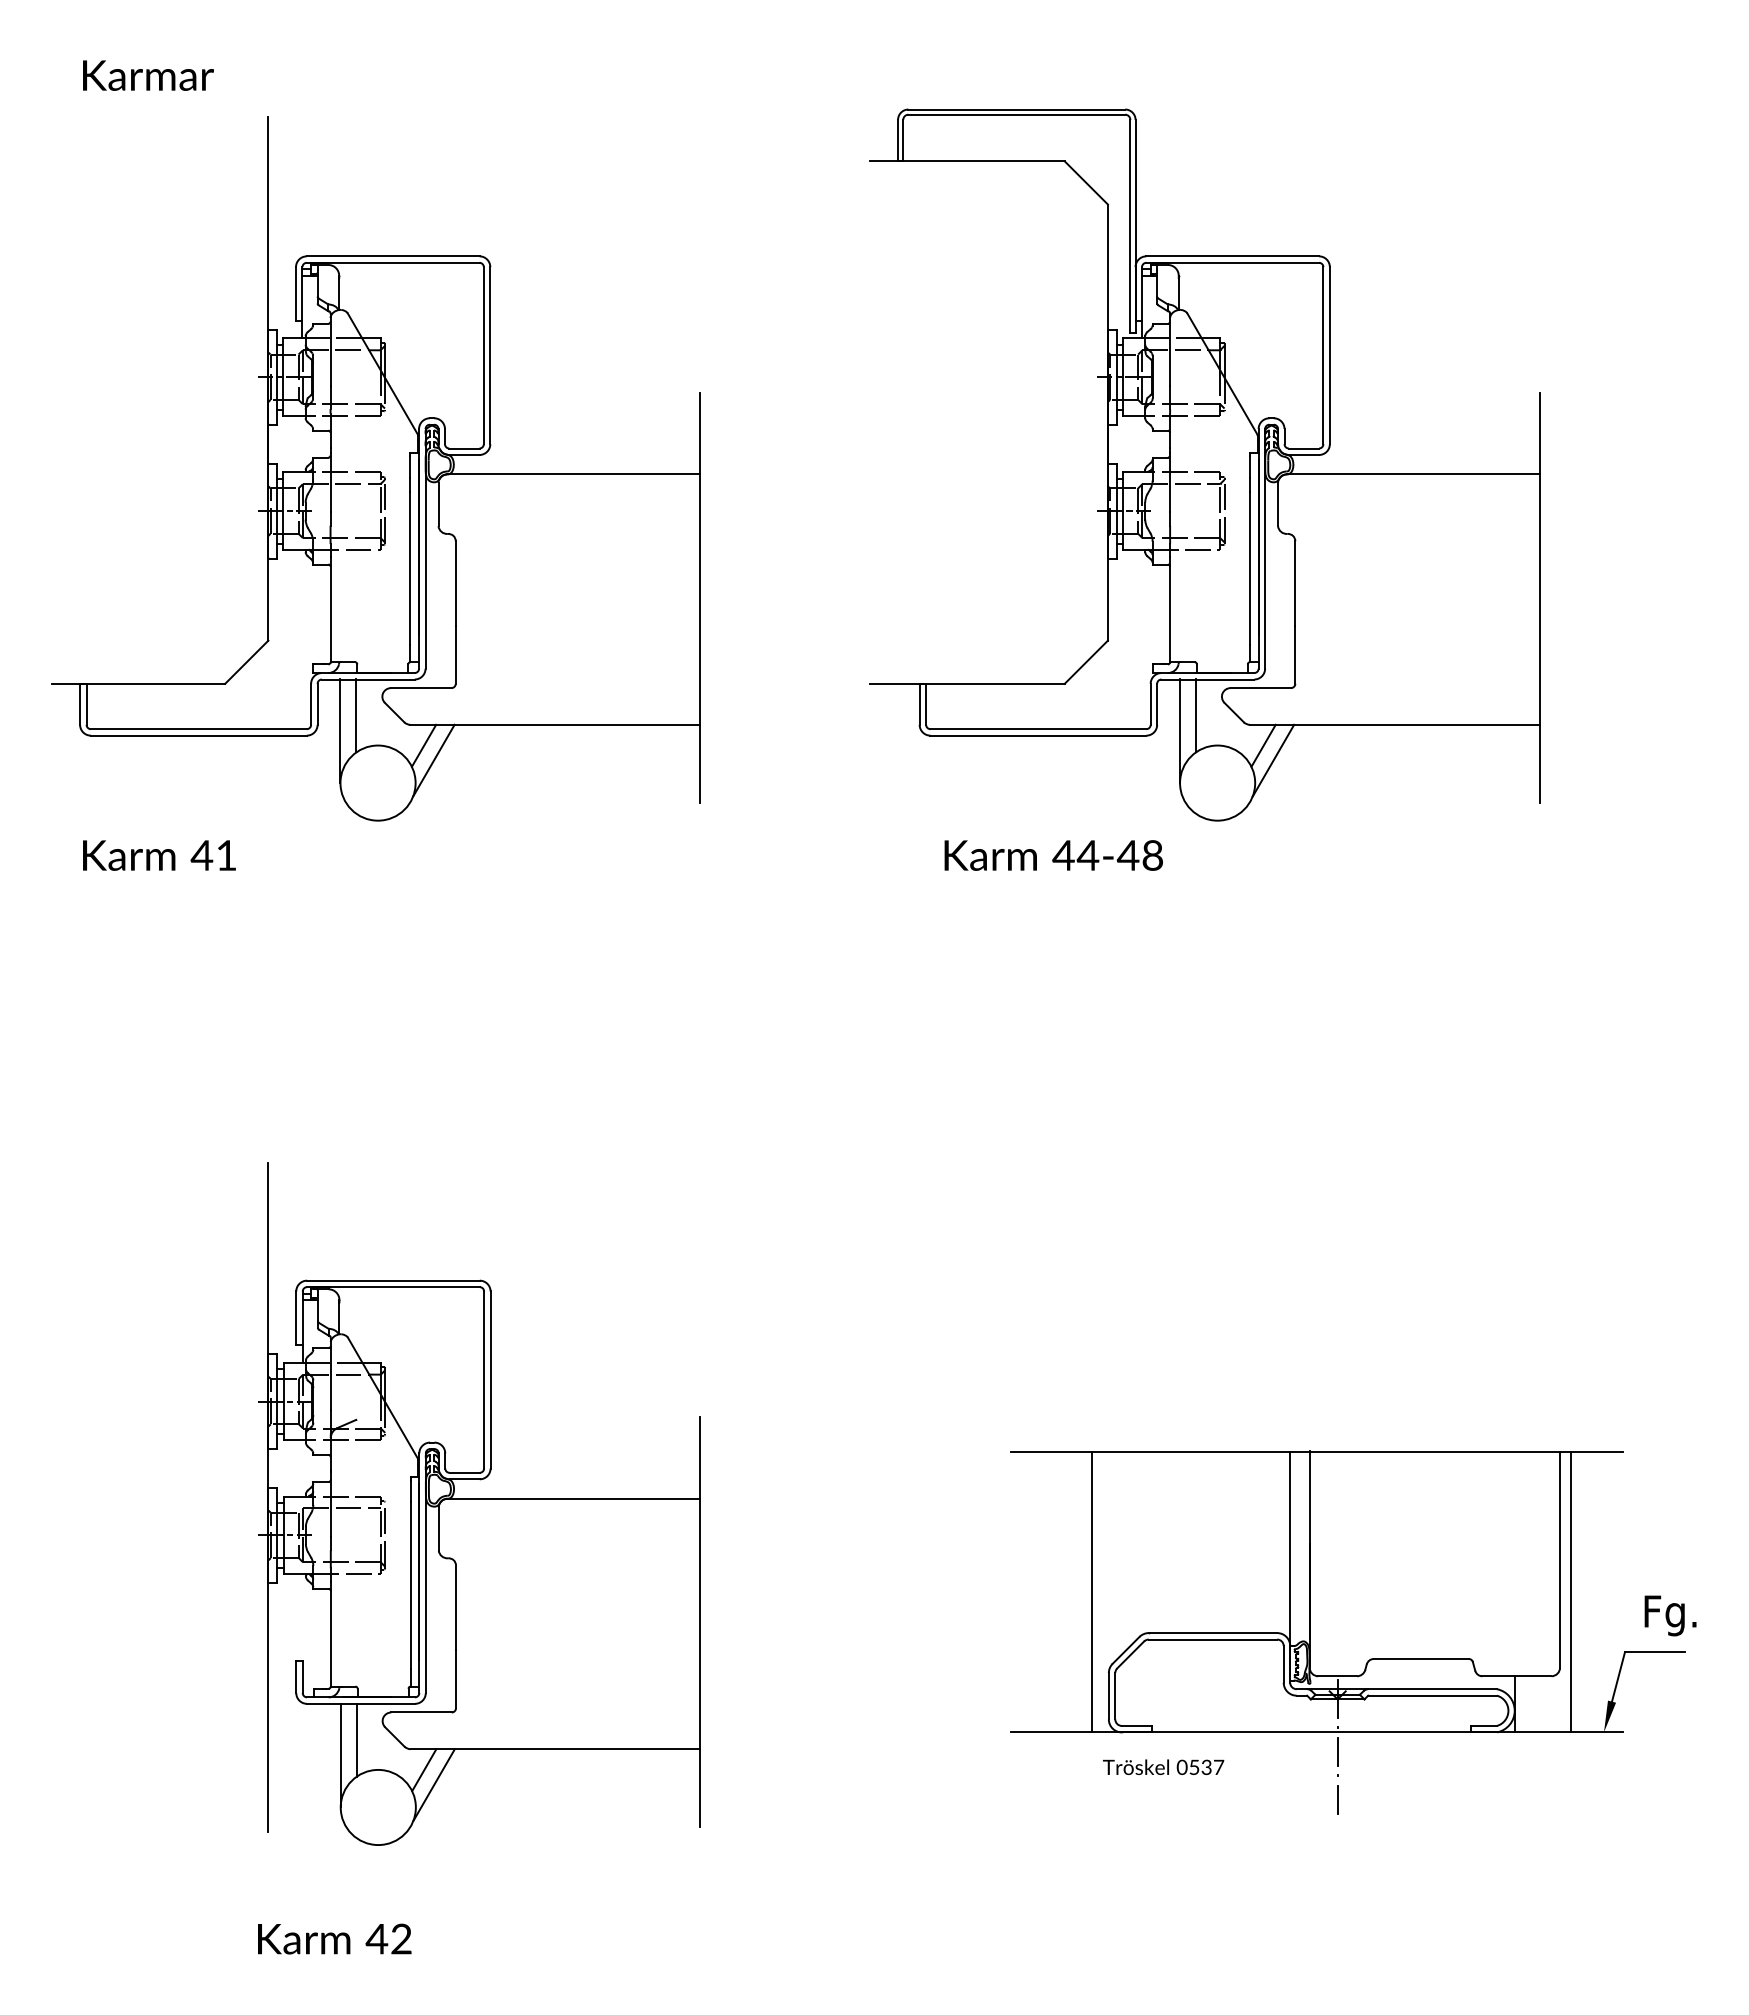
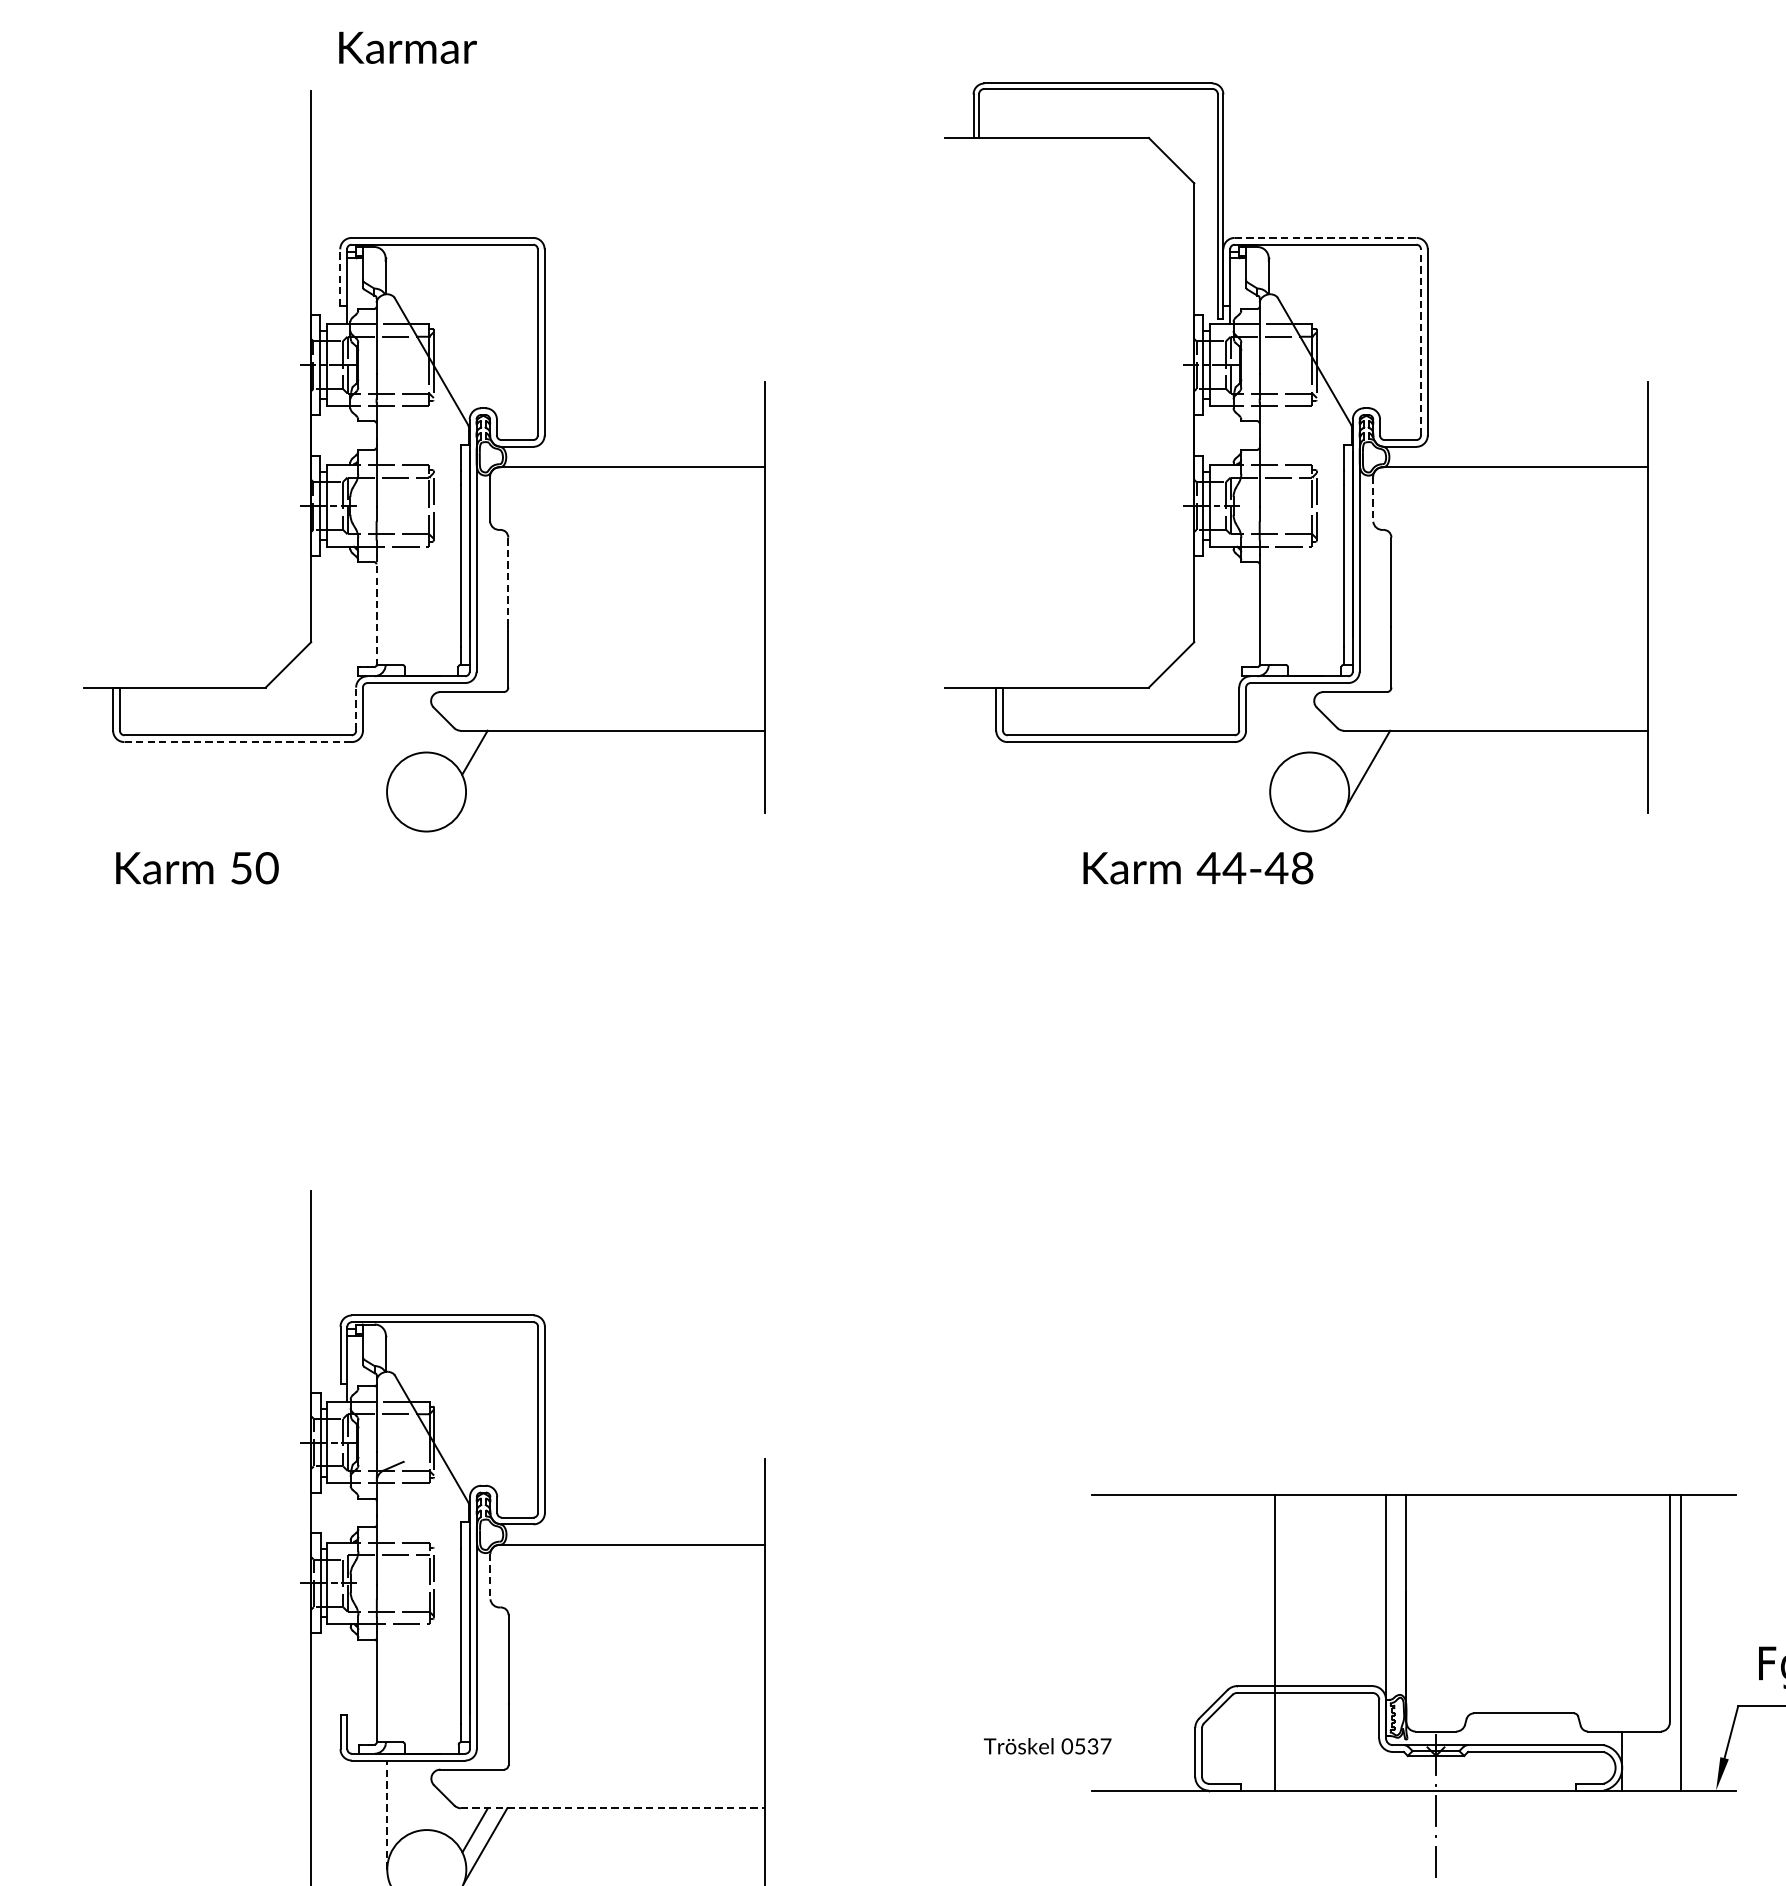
text: (148, 75) -> (408, 47), moved
line: (1233, 256) -> (1326, 238), solid -> dashed
line: (296, 294) -> (340, 278), solid -> dashed
line: (1323, 355) -> (1421, 342), solid -> dashed
line: (1278, 504) -> (1373, 498), solid -> dashed
line: (455, 583) -> (508, 582), solid -> dashed
line: (330, 610) -> (376, 610), solid -> dashed
line: (311, 704) -> (356, 709), solid -> dashed
line: (356, 715) -> (403, 720), removed
line: (1196, 715) -> (1287, 720), removed
line: (340, 731) -> (387, 737), removed
line: (1180, 731) -> (1270, 737), removed
line: (198, 735) -> (237, 741), solid -> dashed
line: (1263, 745) -> (1357, 752), removed
line: (433, 760) -> (484, 768), removed
text: (213, 855) -> (253, 868), 41 -> 50
text: (1053, 855) -> (1198, 868), moved
line: (438, 1528) -> (490, 1576), solid -> dashed
line: (1091, 1591) -> (1274, 1642), moved
line: (356, 1739) -> (403, 1798), removed
line: (555, 1749) -> (613, 1808), solid -> dashed
line: (340, 1755) -> (387, 1814), solid -> dashed
text: (1163, 1766) -> (1047, 1745), moved

